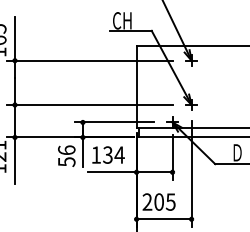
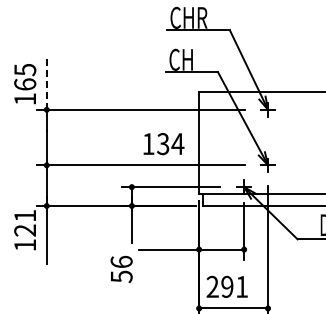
line: (14, 38) -> (46, 82), solid -> dashed
text: (66, 155) -> (121, 268), moved
text: (108, 155) -> (163, 144), moved
text: (164, 201) -> (234, 286), 205 -> 291

